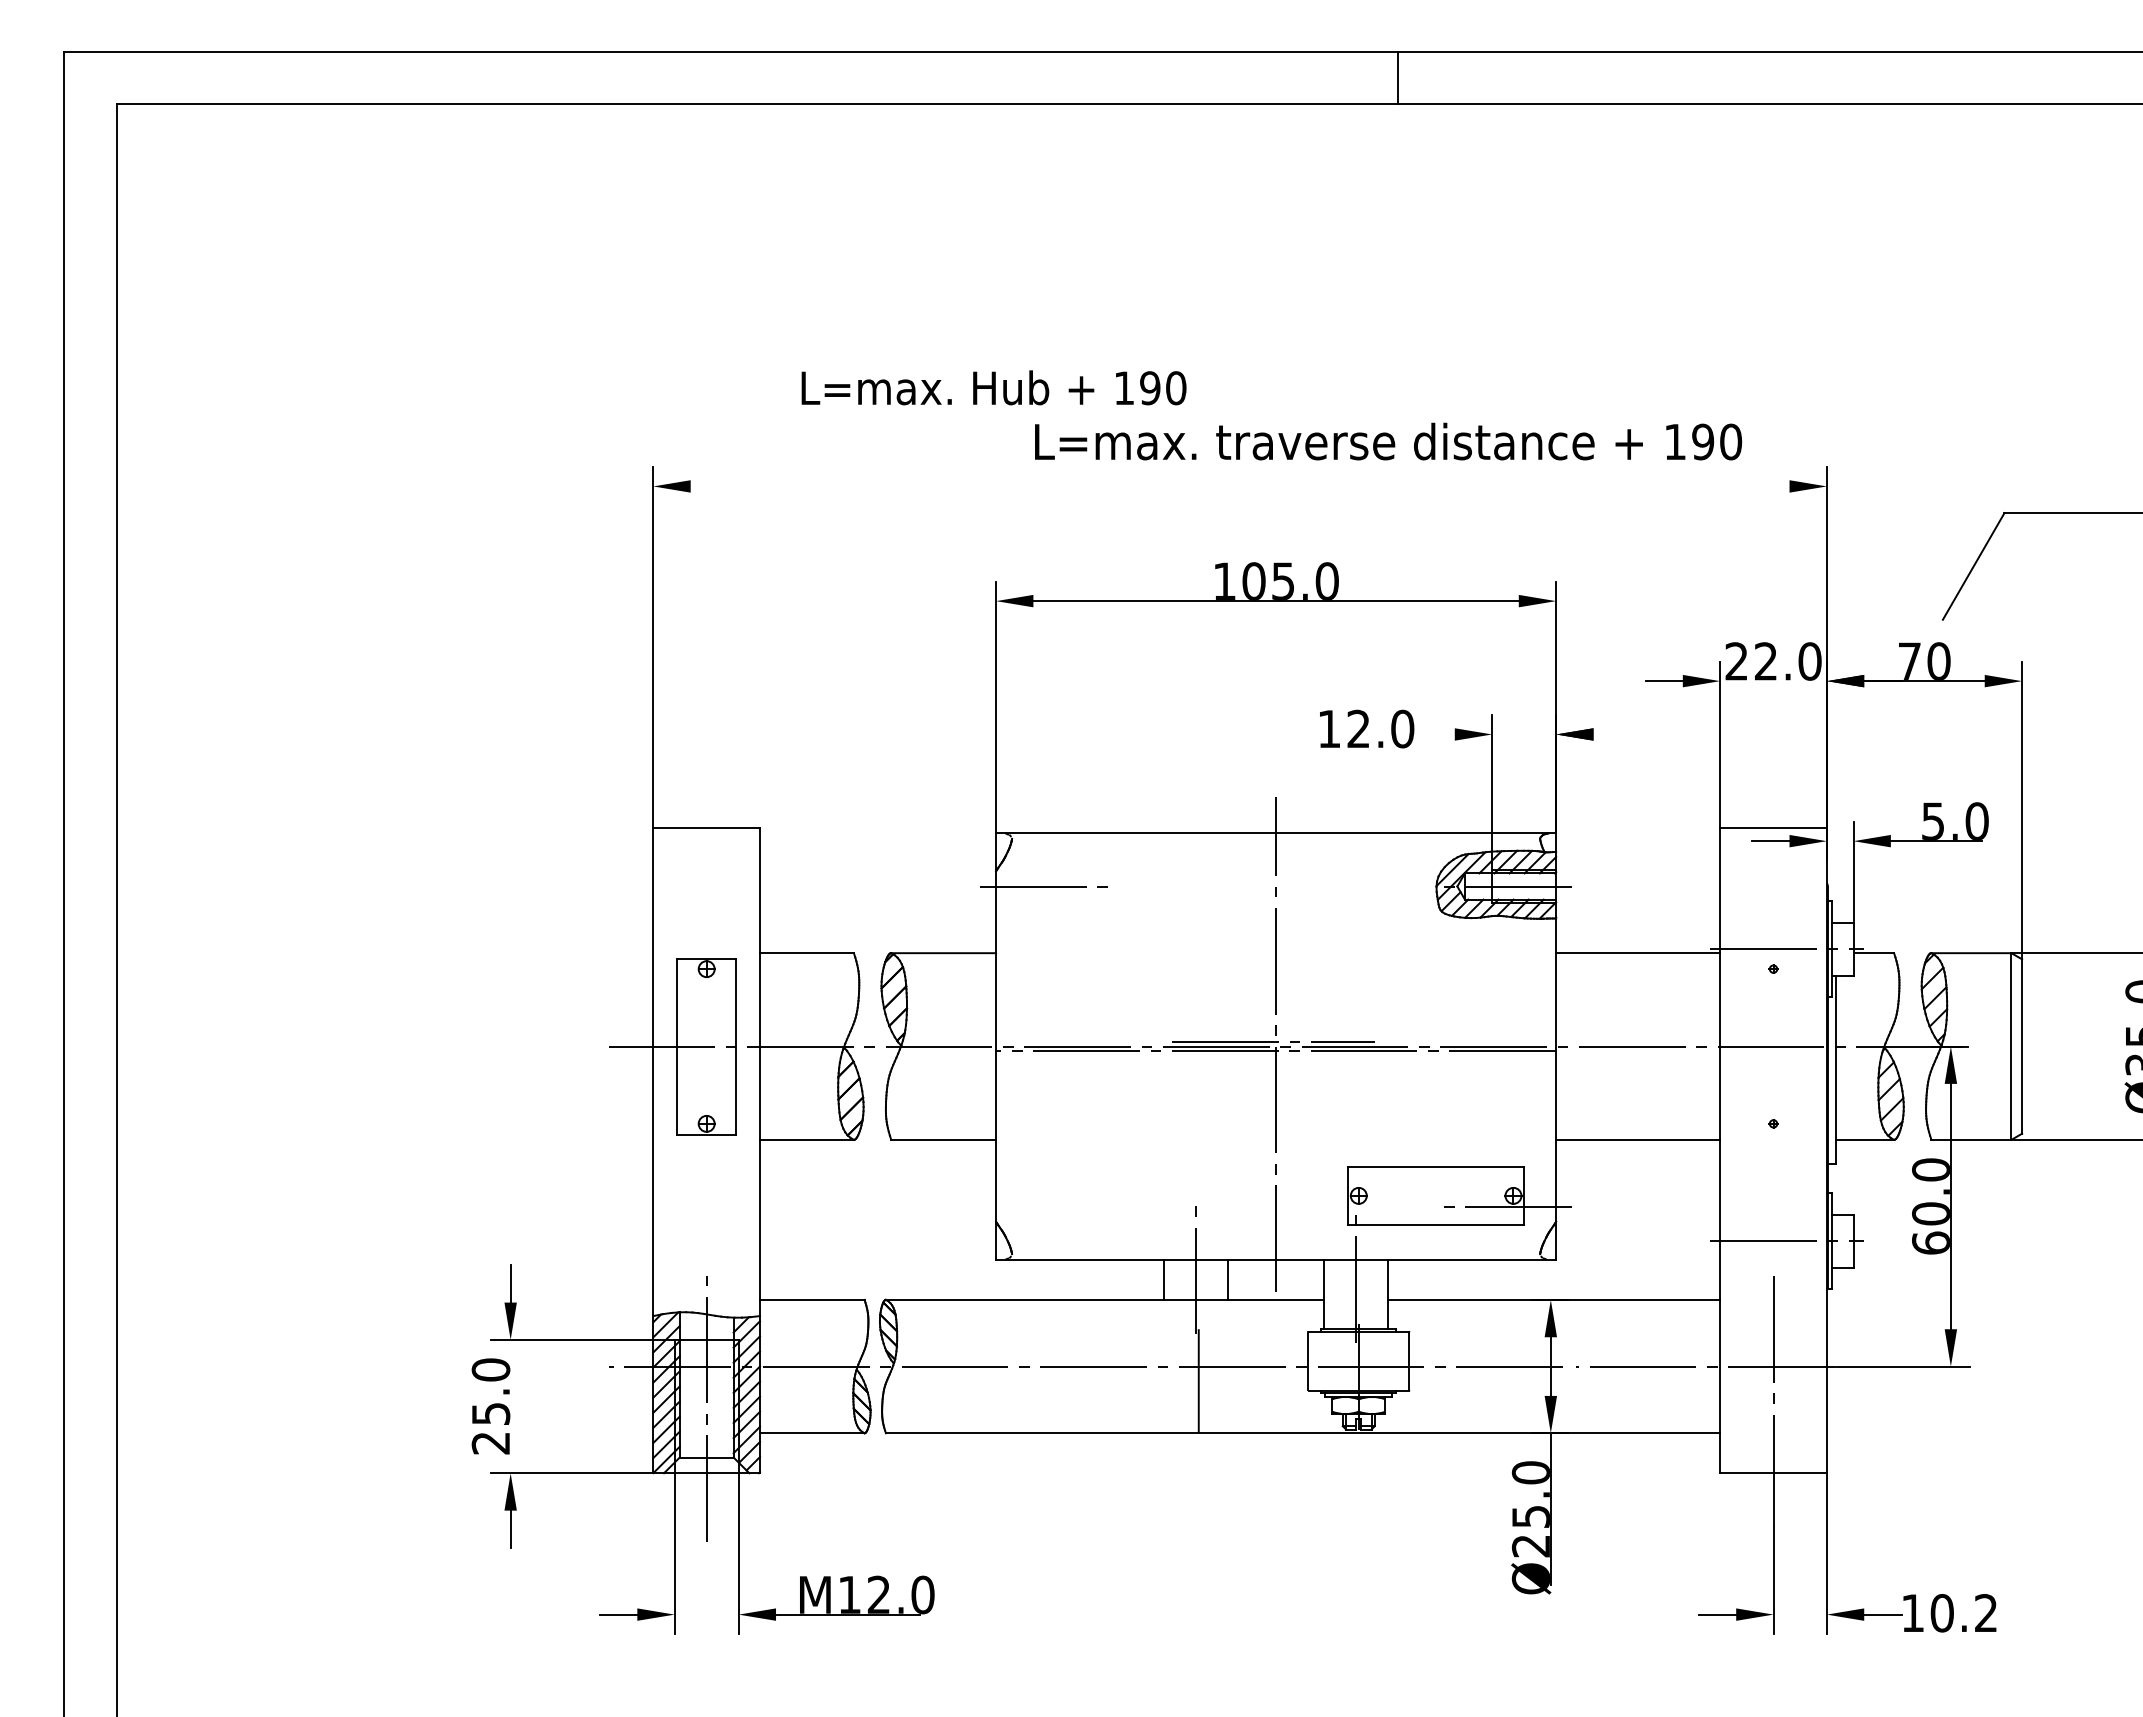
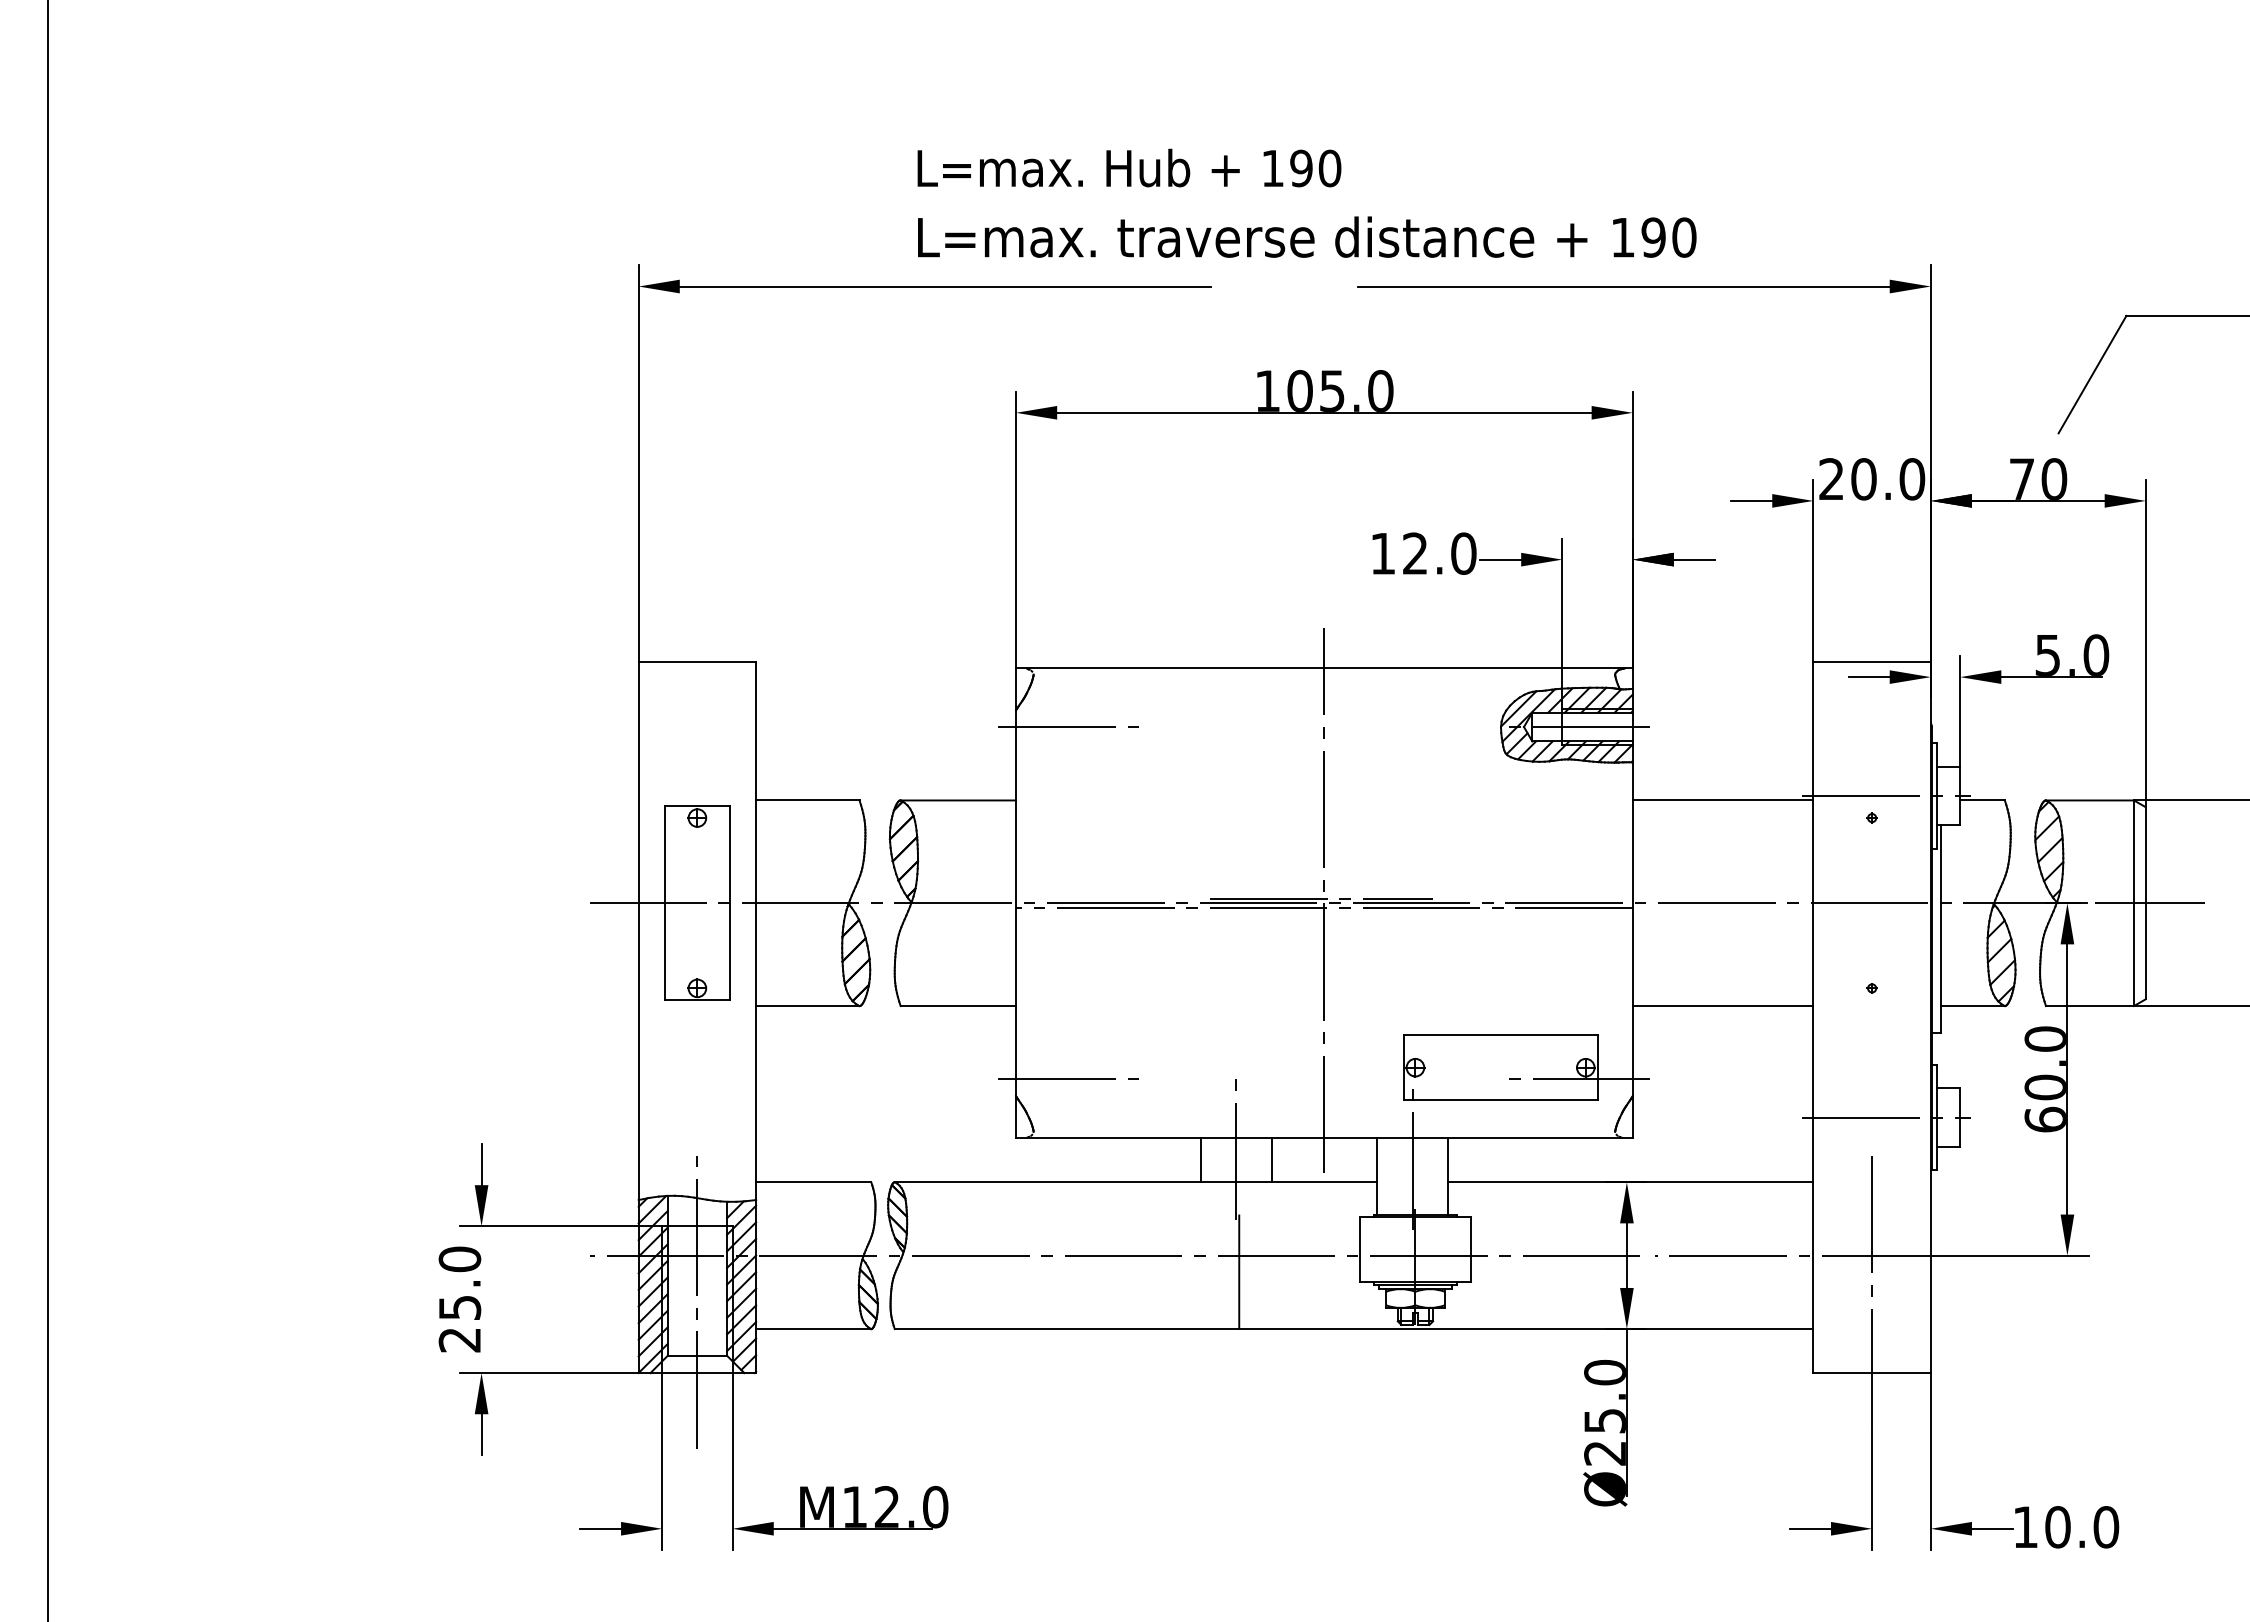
text: (993, 387) -> (1128, 167), moved
text: (1388, 441) -> (1307, 237), moved
line: (931, 486) -> (944, 286), added
line: (1547, 486) -> (1623, 286), added
text: (1765, 661) -> (1863, 479), 22.0 -> 20.0
line: (1435, 734) -> (1499, 559), added
line: (1611, 734) -> (1693, 559), added
line: (2025, 1046) -> (2149, 903), added
line: (1045, 1206) -> (1070, 1079), added
text: (1985, 1613) -> (2105, 1527), 10.2 -> 10.0

